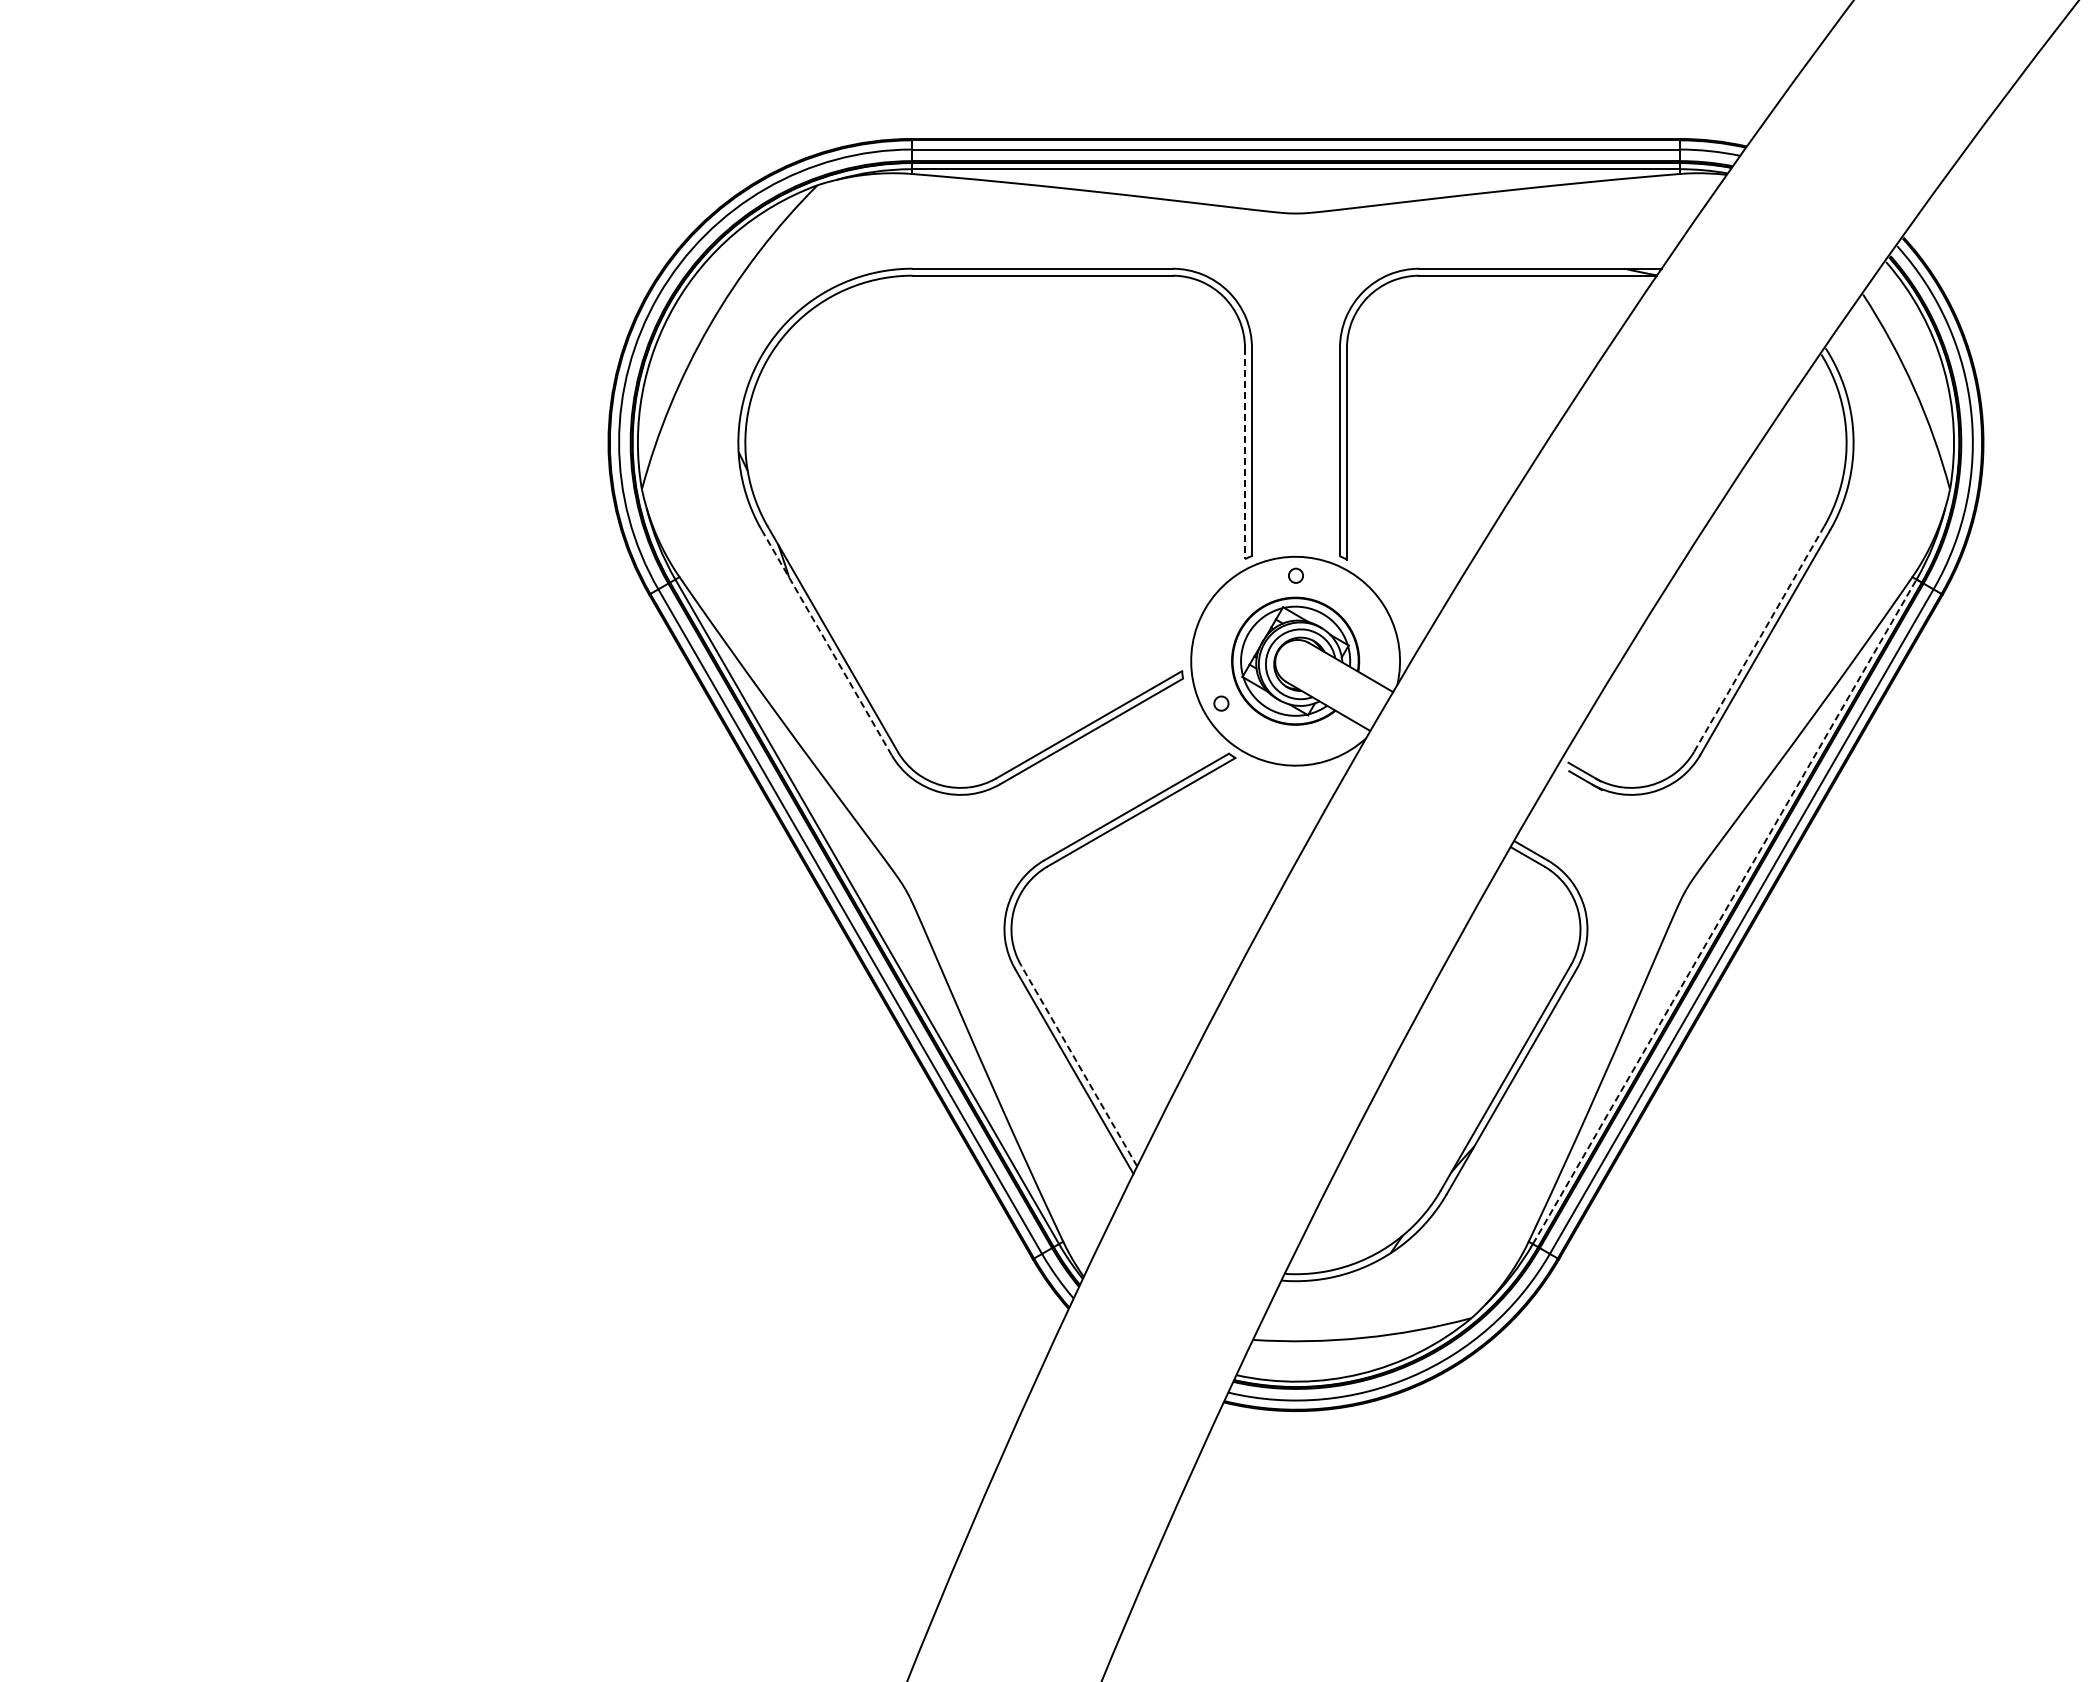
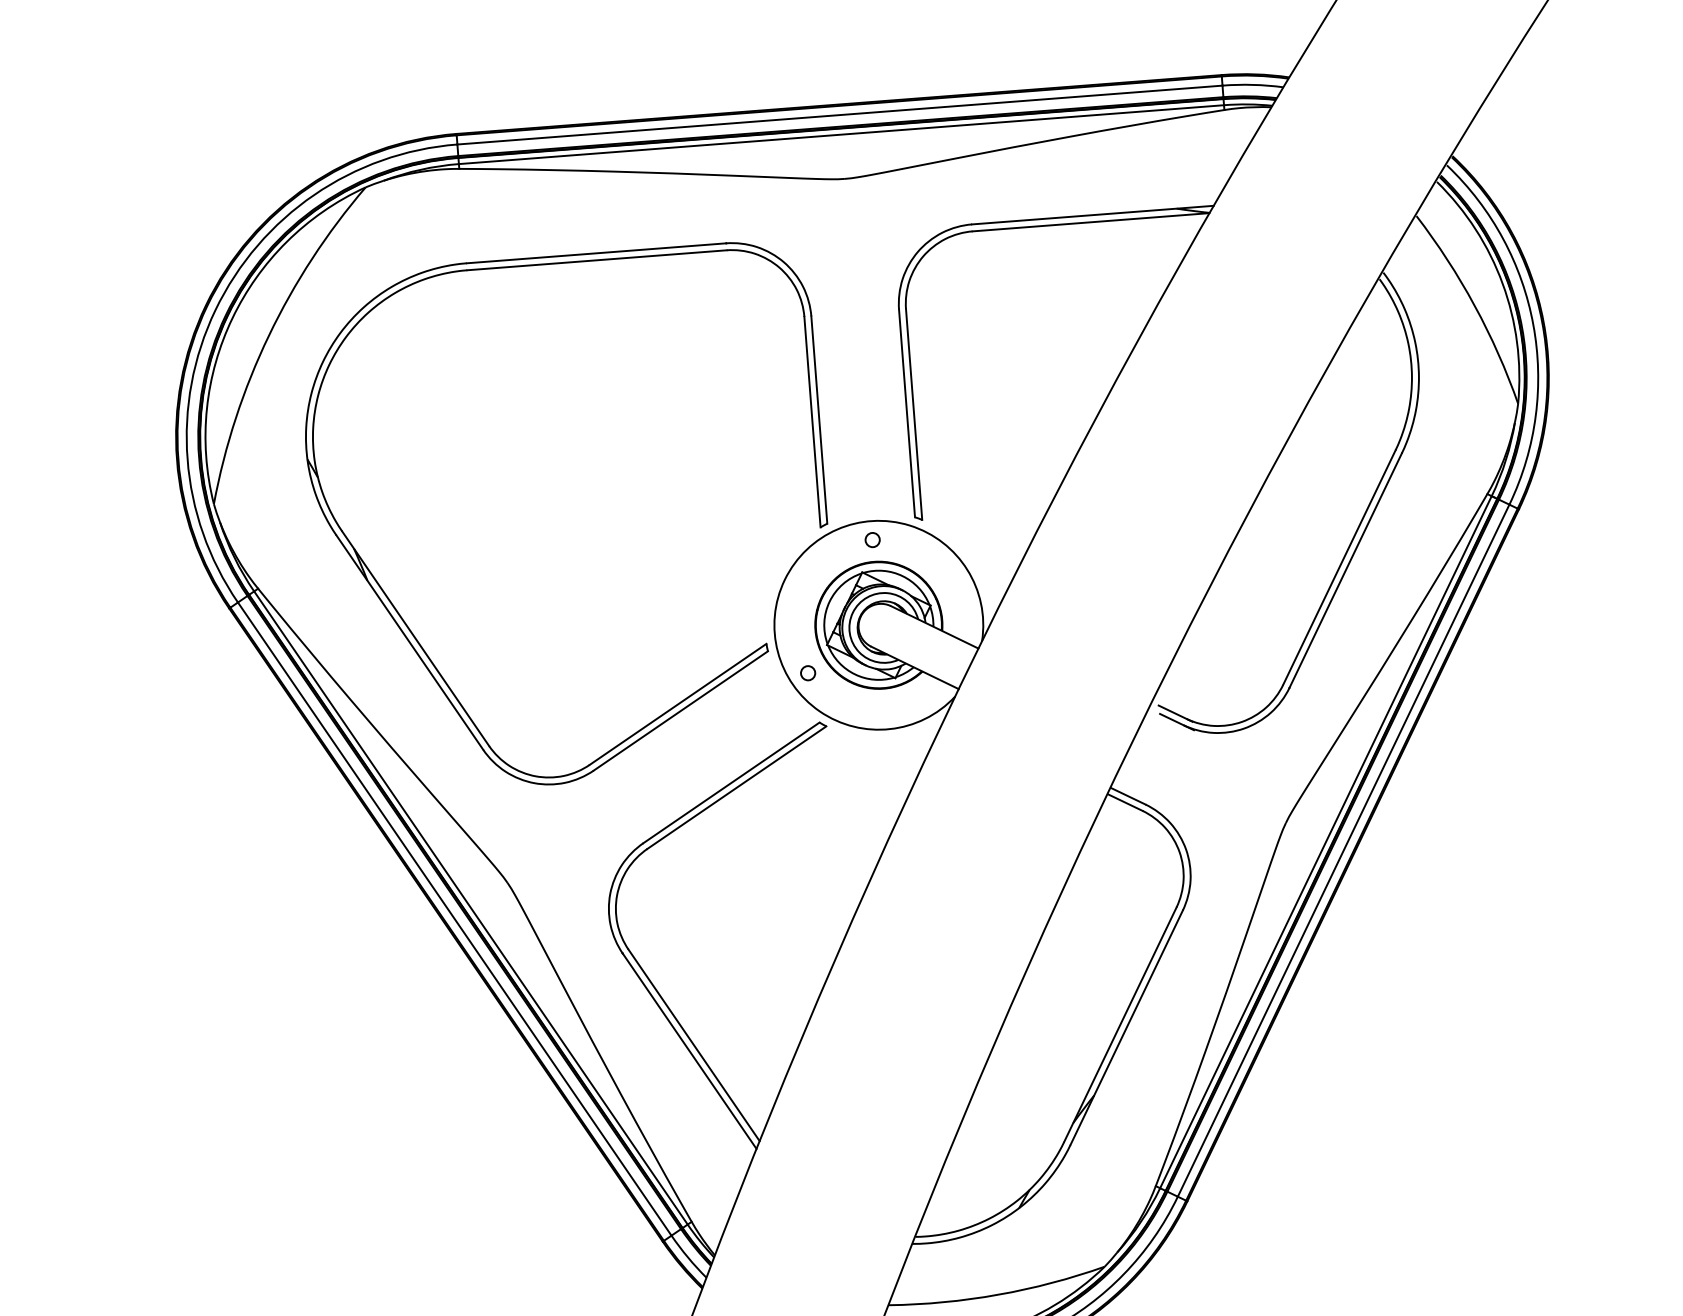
line: (1245, 453) -> (812, 421), dashed -> solid
line: (1758, 639) -> (1338, 568), dashed -> solid
line: (826, 643) -> (409, 643), dashed -> solid
line: (1724, 911) -> (1325, 841), dashed -> solid
line: (1078, 1065) -> (693, 1045), dashed -> solid

